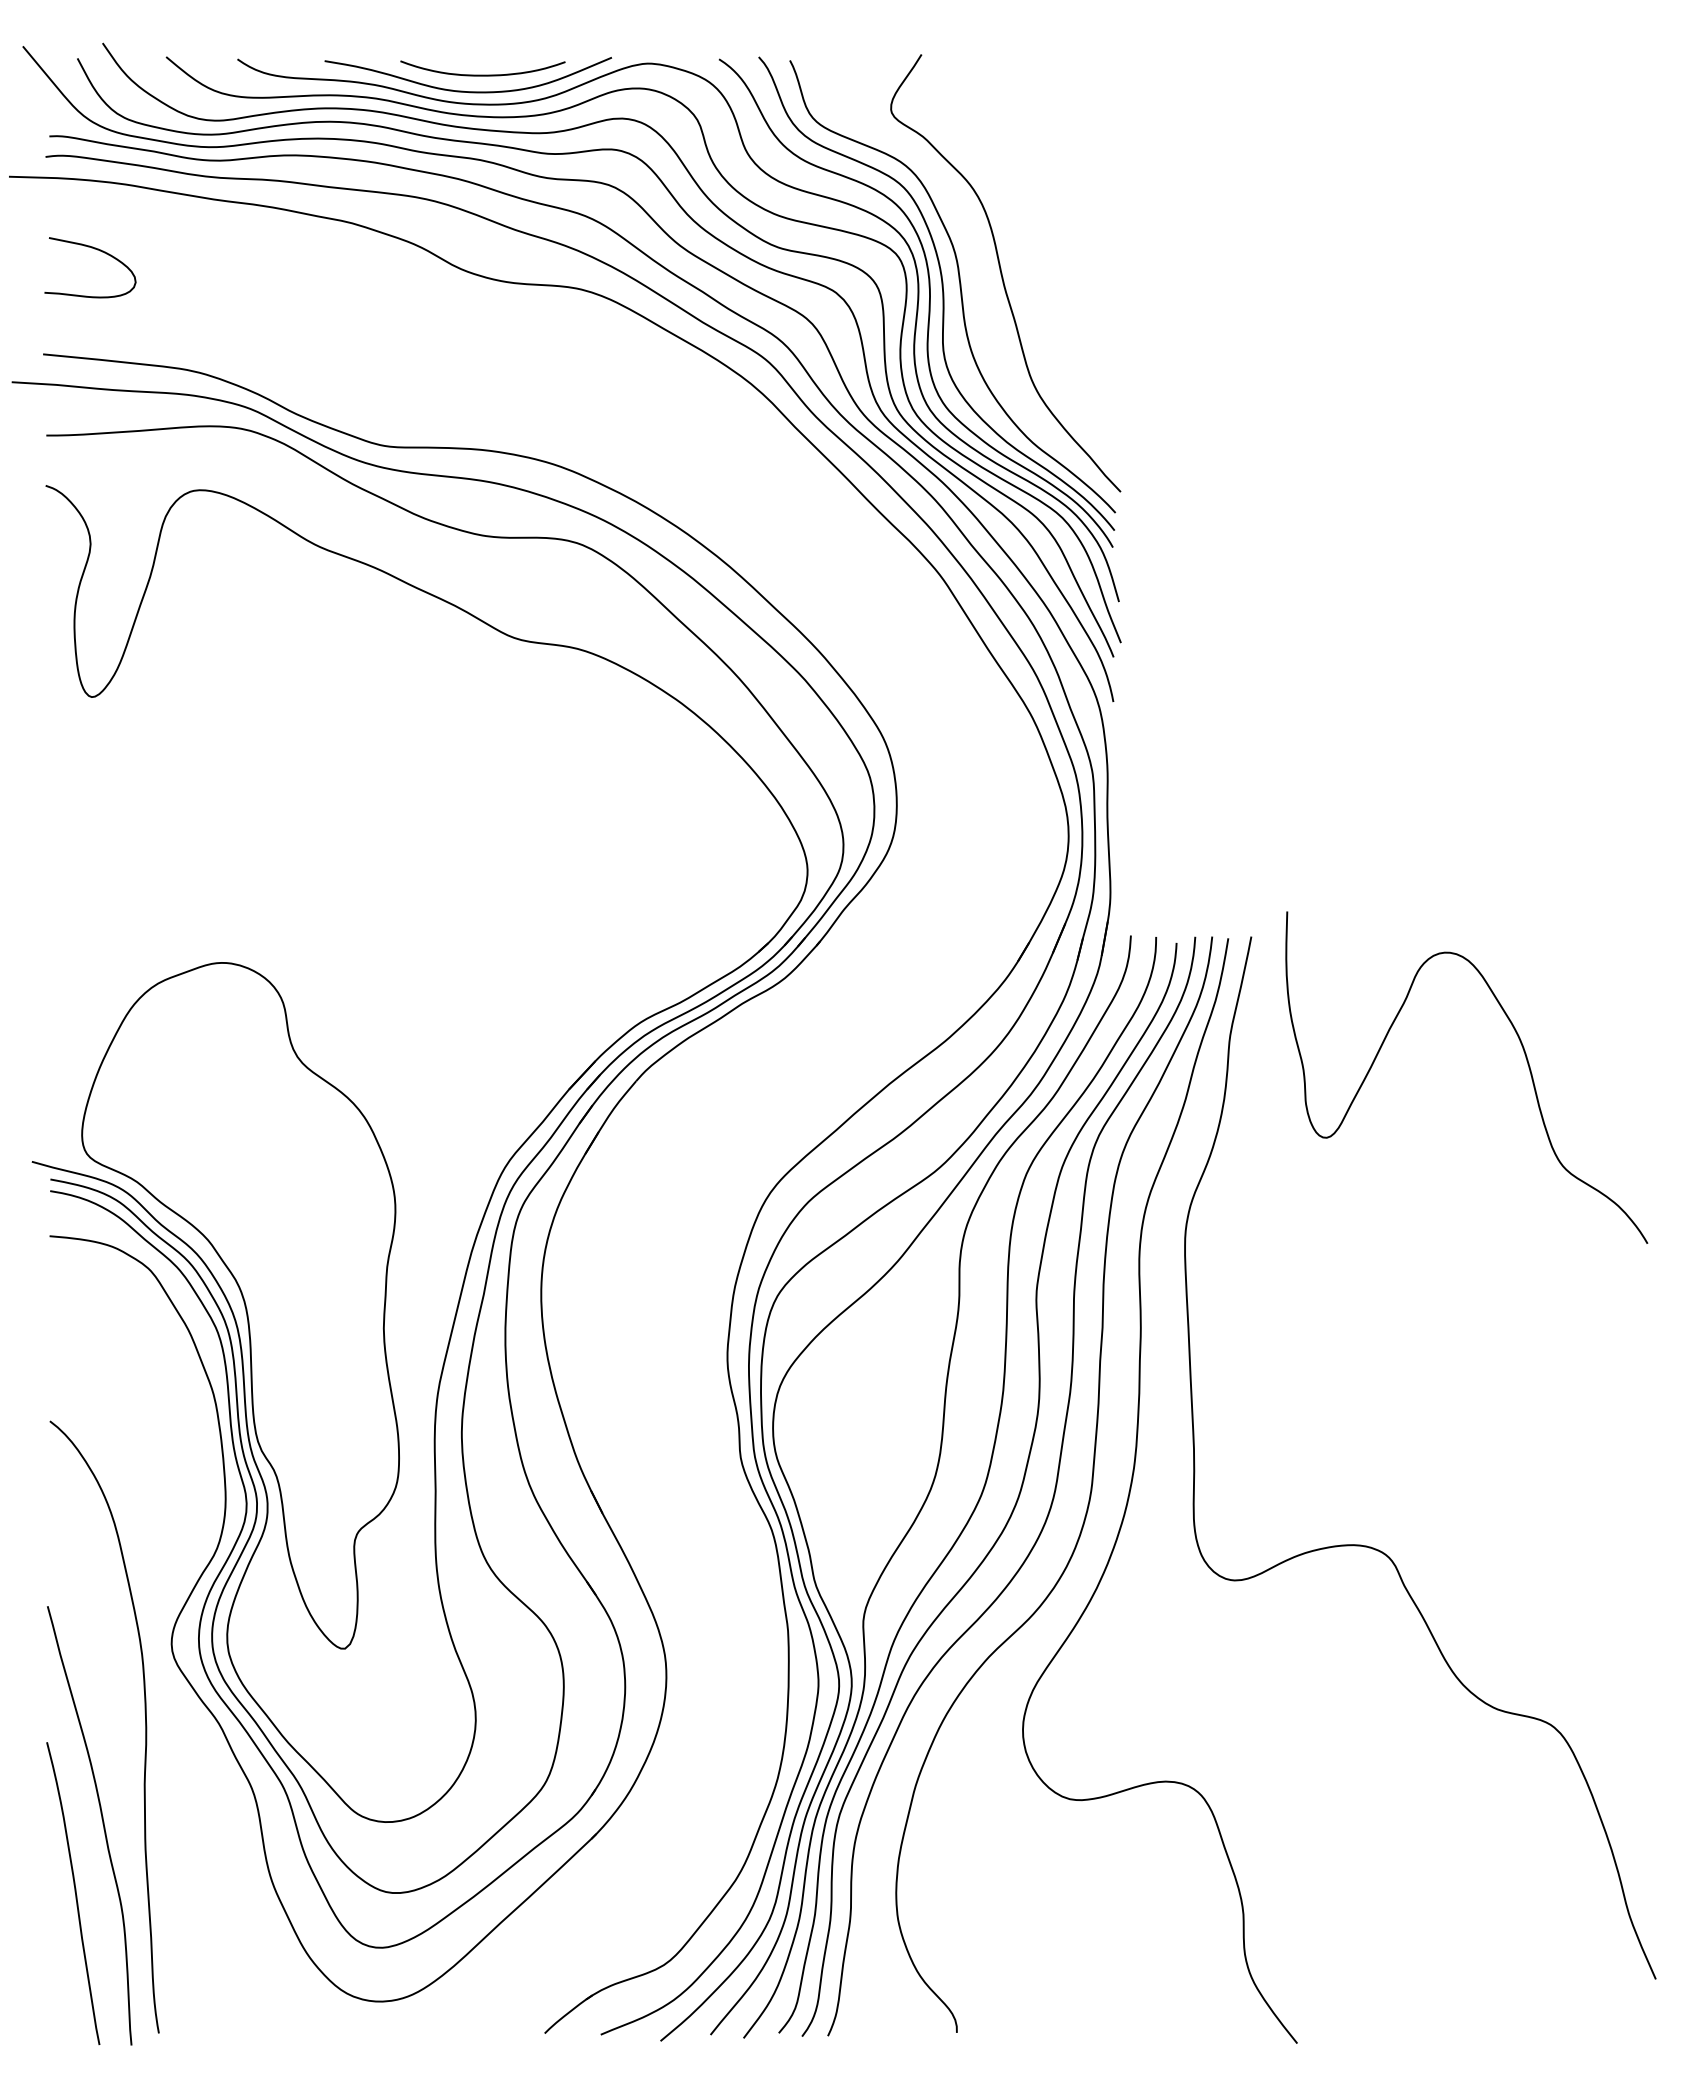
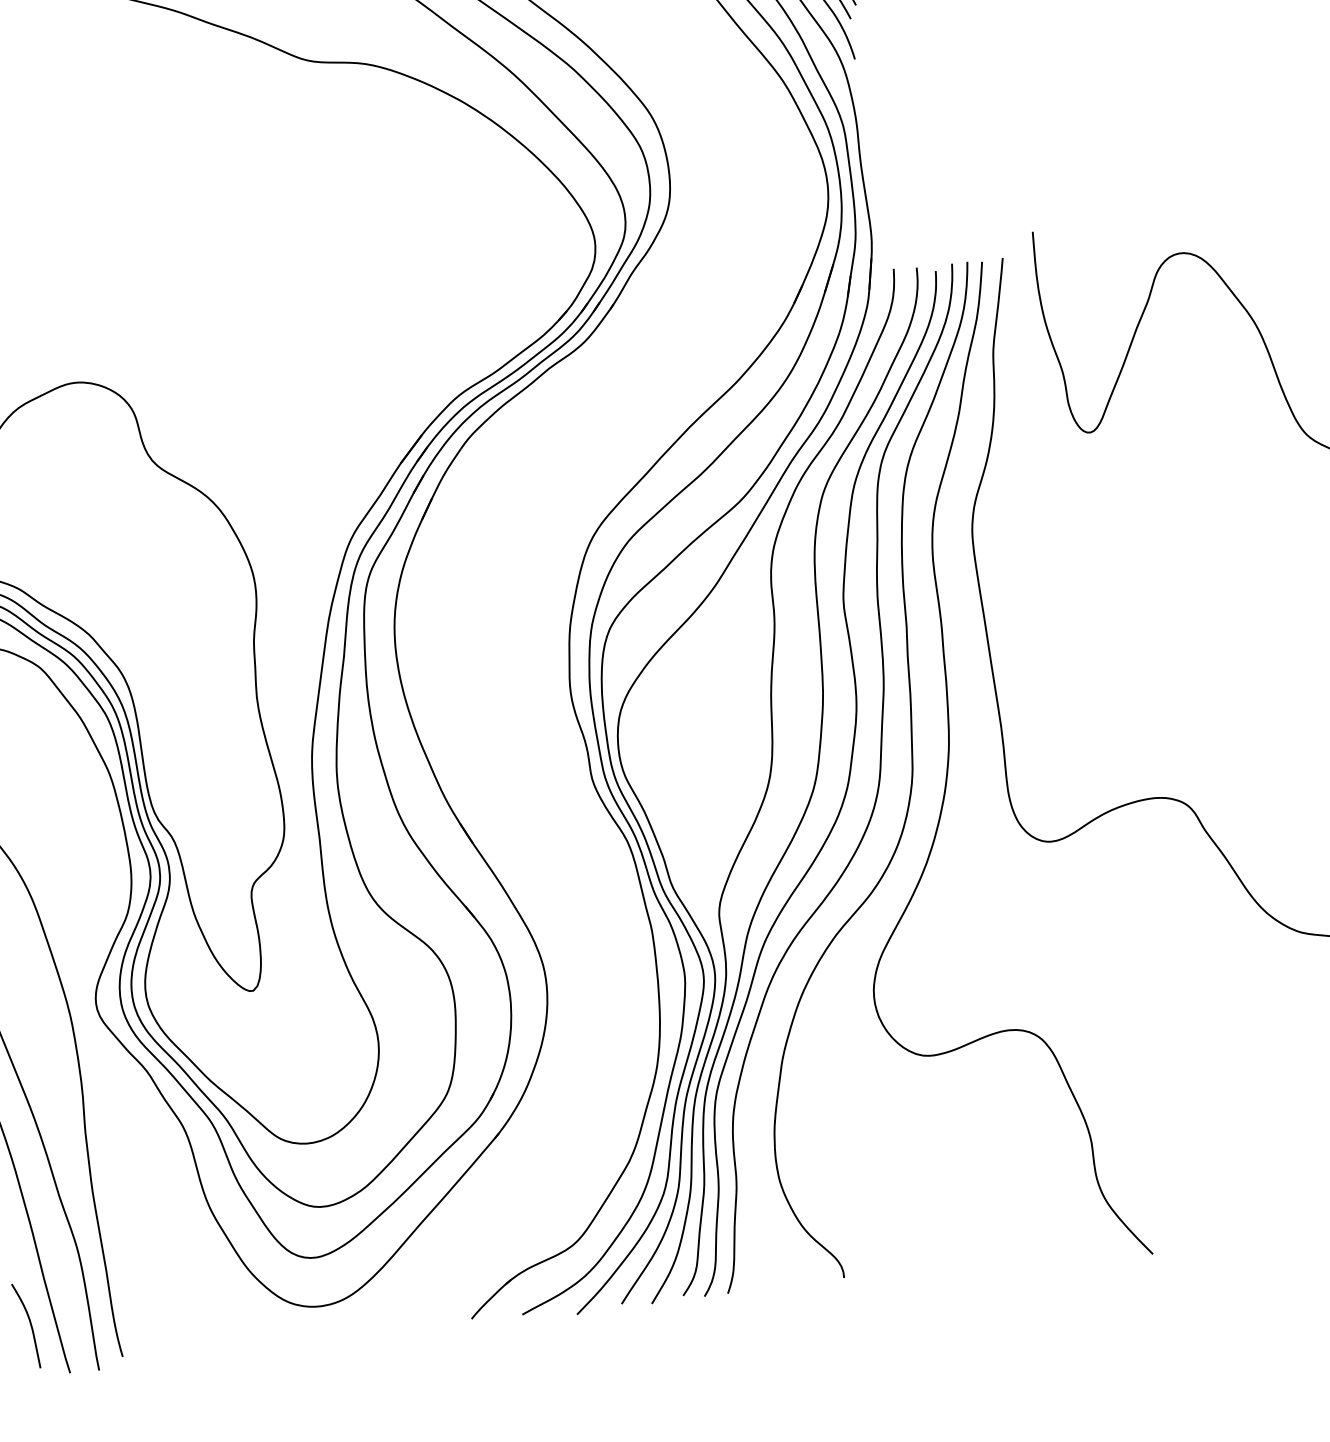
curve: (61, 1988) -> (30, 1325), added

